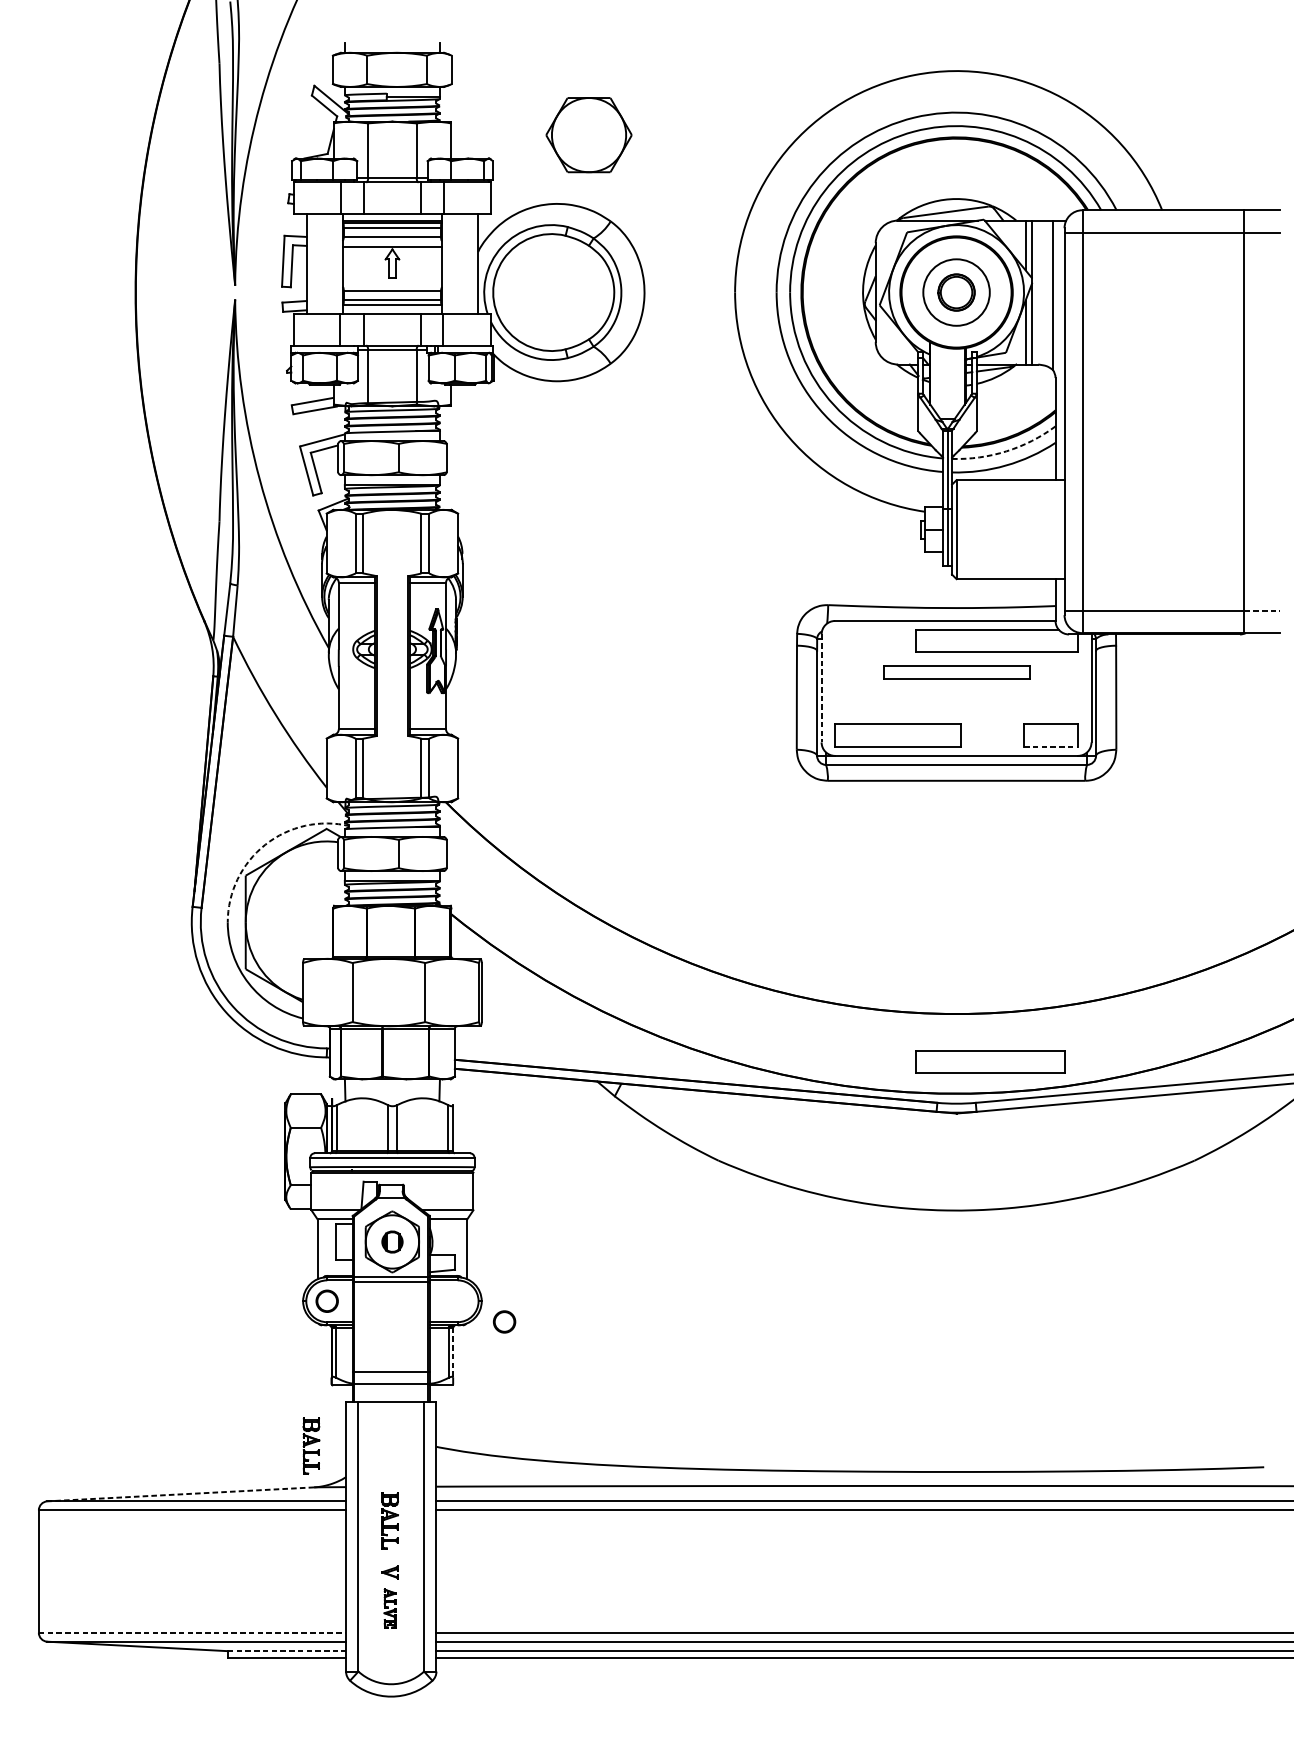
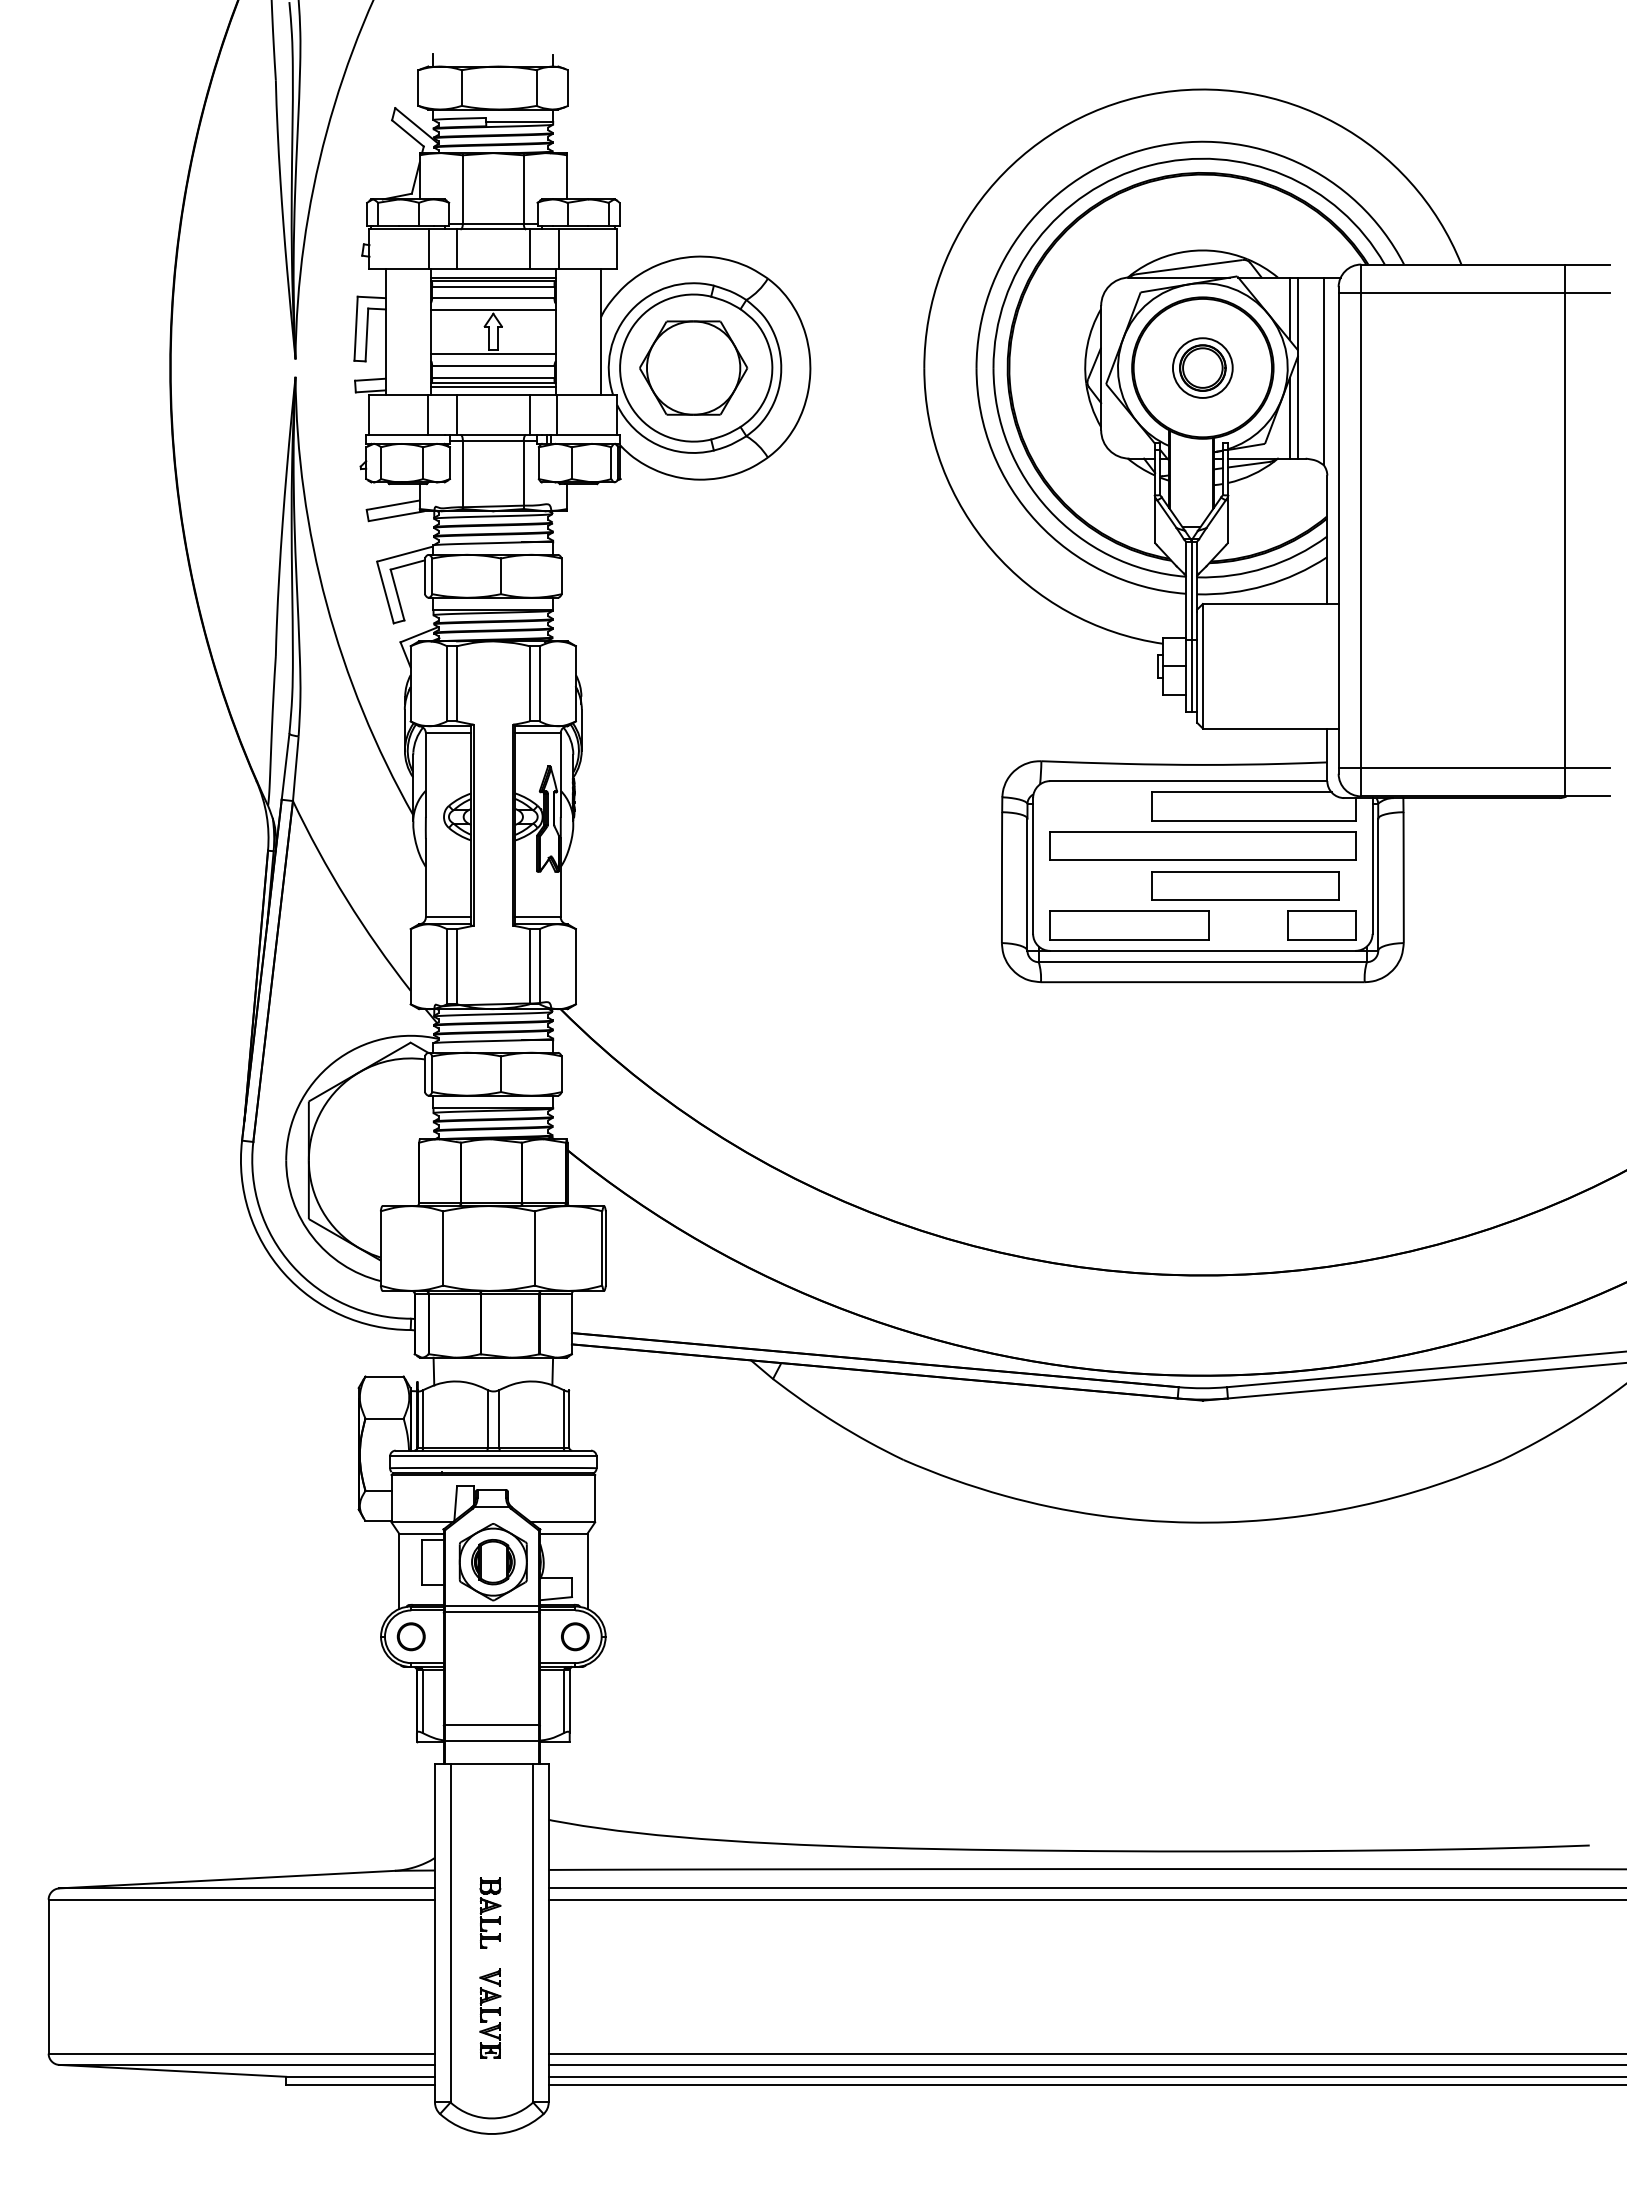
part: (588, 134) -> (693, 367), moved
line: (391, 280) -> (492, 353), added
circle: (956, 292) -> (1202, 367), size x0.71
line: (391, 307) -> (492, 386), added
arc: (1006, 451) -> (1265, 567), dashed -> solid
line: (1262, 610) -> (1587, 768), dashed -> solid
part: (956, 672) -> (1202, 845), size x1.67
line: (821, 688) -> (1033, 866), dashed -> solid
line: (1050, 746) -> (1321, 939), dashed -> solid
arc: (265, 844) -> (333, 1062), dashed -> solid
part: (990, 1061) -> (1245, 885), moved
part: (392, 1242) -> (493, 1562), size x1.67
circle: (504, 1321) -> (575, 1636), moved
line: (452, 1352) -> (569, 1701), dashed -> solid
part: (311, 1445) -> (391, 1818), removed
line: (180, 1494) -> (226, 1879), dashed -> solid
part: (390, 1607) -> (490, 2022), size x1.43
line: (192, 1632) -> (242, 2053), dashed -> solid
line: (287, 1650) -> (361, 2076), dashed -> solid

